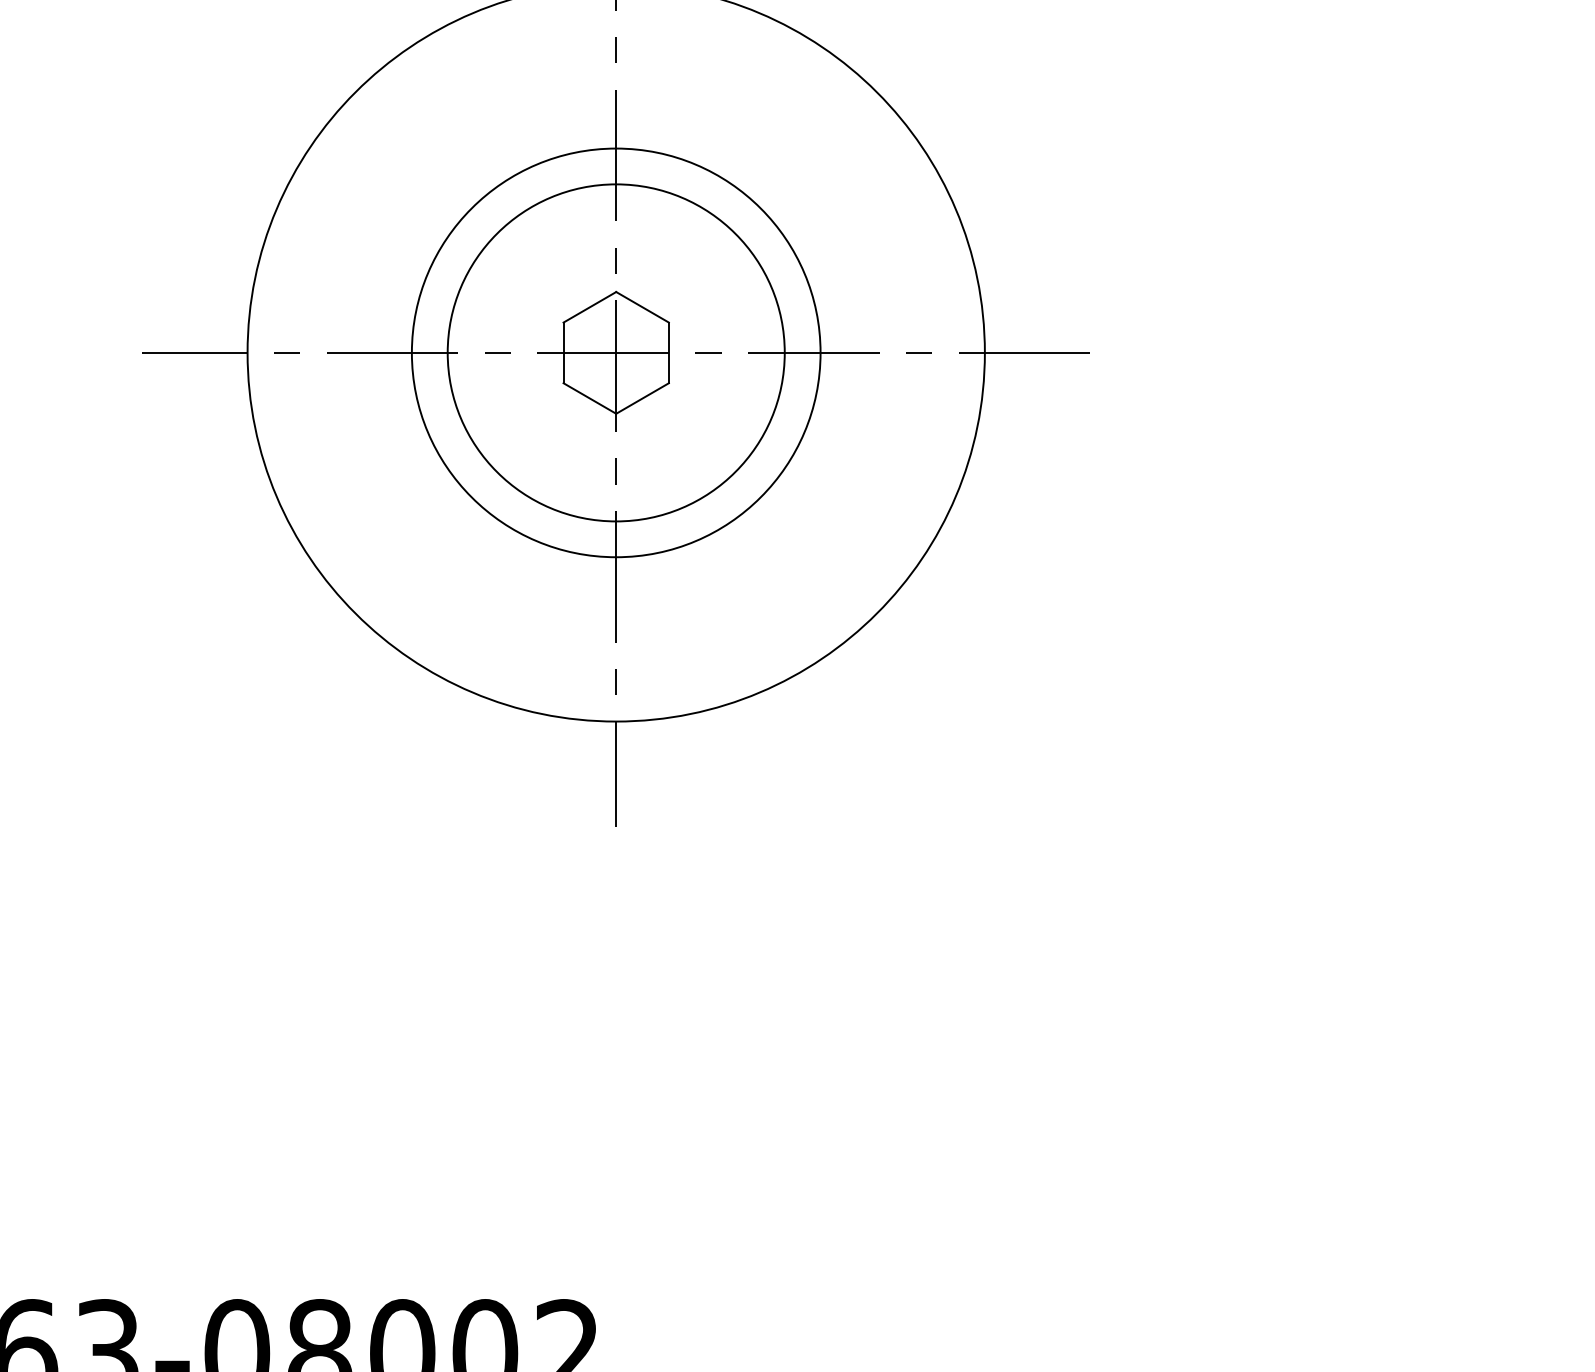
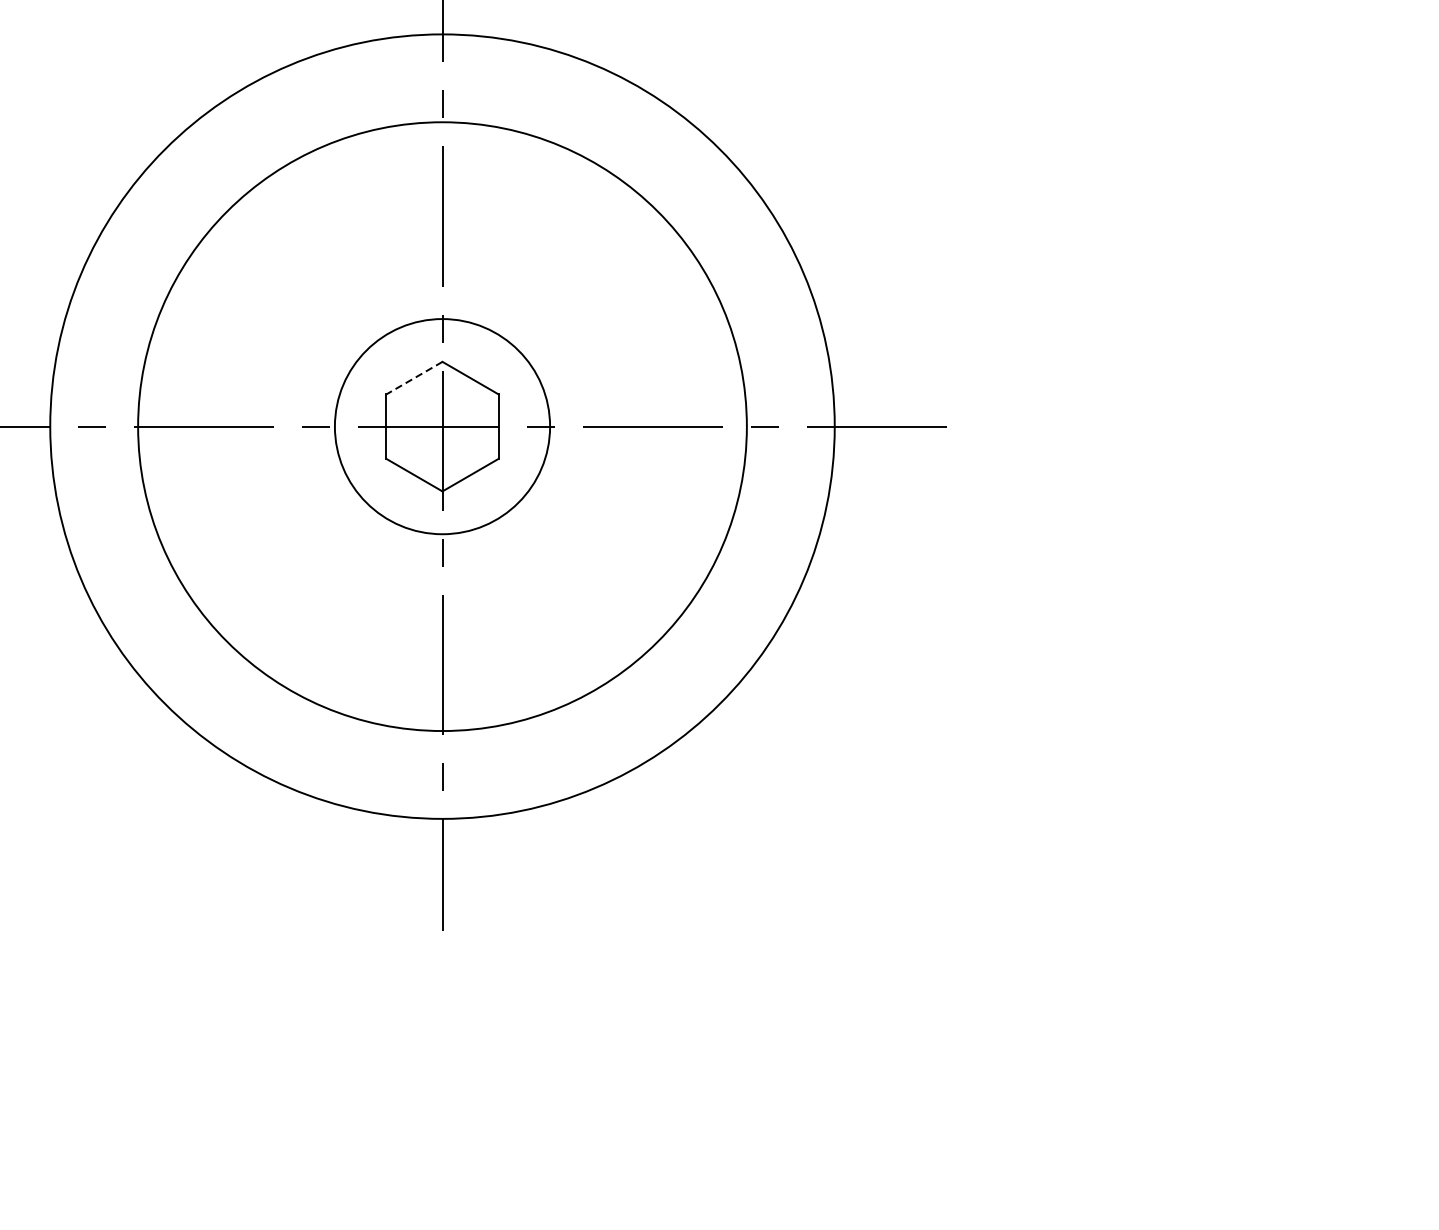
line: (589, 307) -> (414, 378), solid -> dashed
circle: (615, 352) -> (441, 426), size x0.6
circle: (615, 352) -> (441, 426), size x1.4

